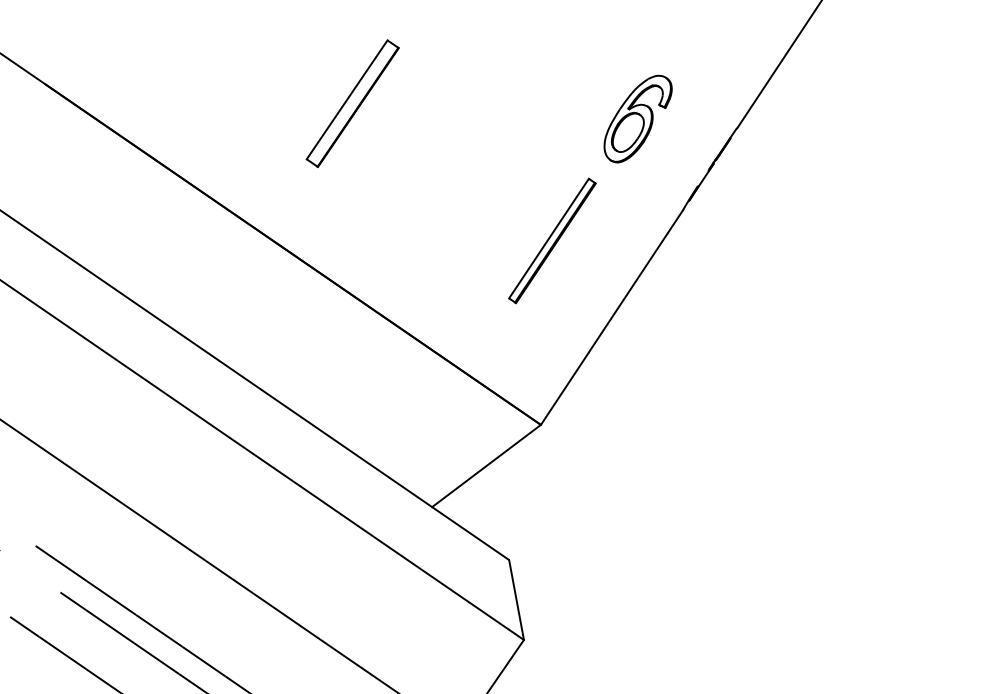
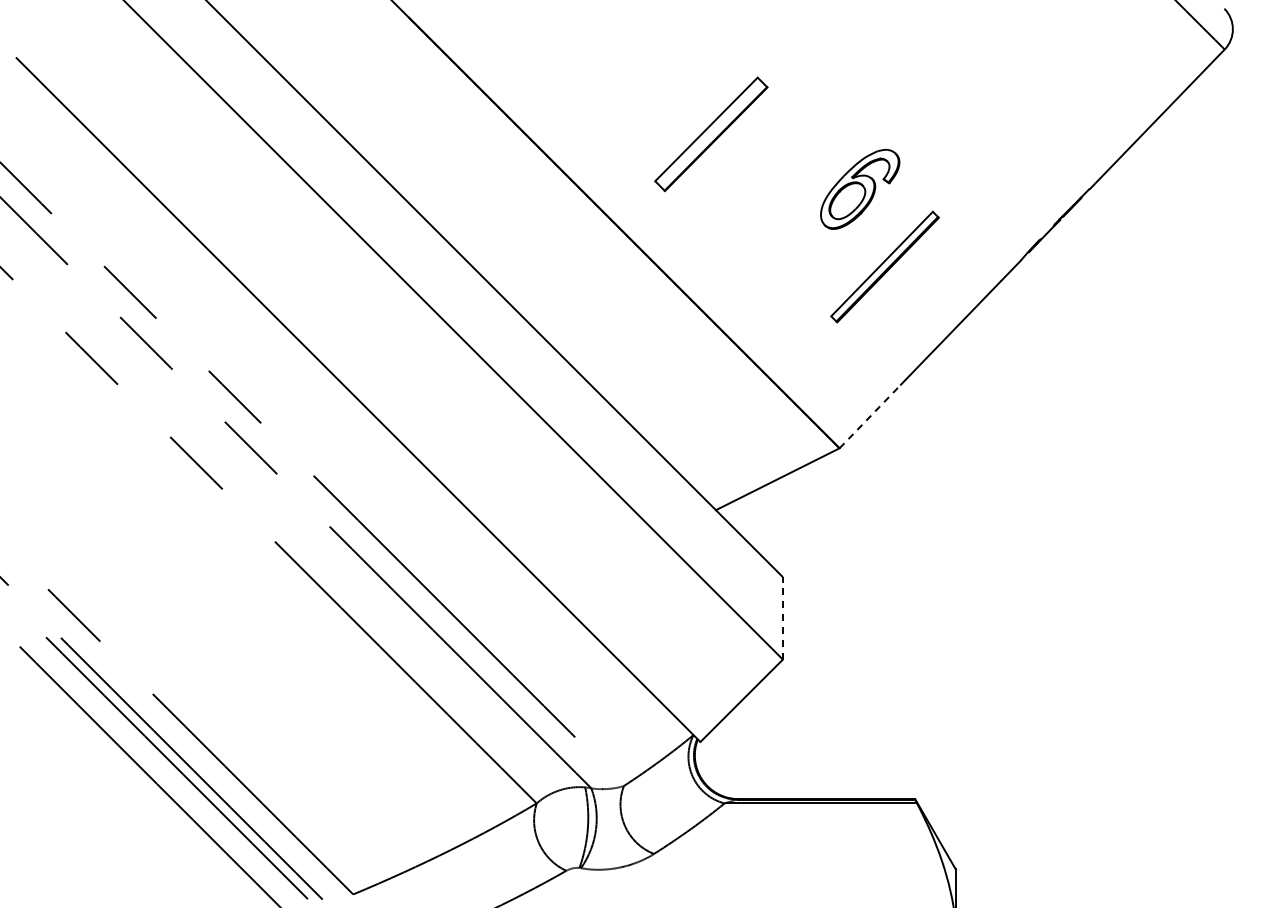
part: (352, 102) -> (711, 133), moved
part: (638, 119) -> (860, 189), moved
line: (564, 388) -> (869, 416), solid -> dashed
line: (515, 599) -> (782, 617), solid -> dashed

